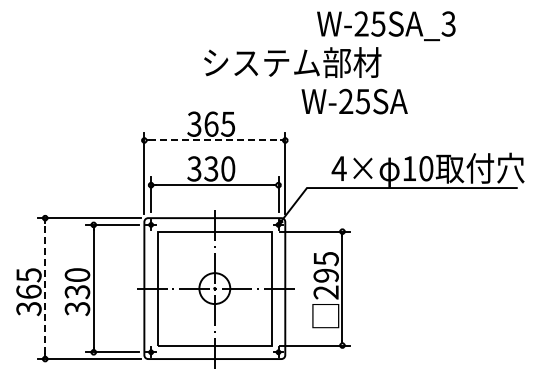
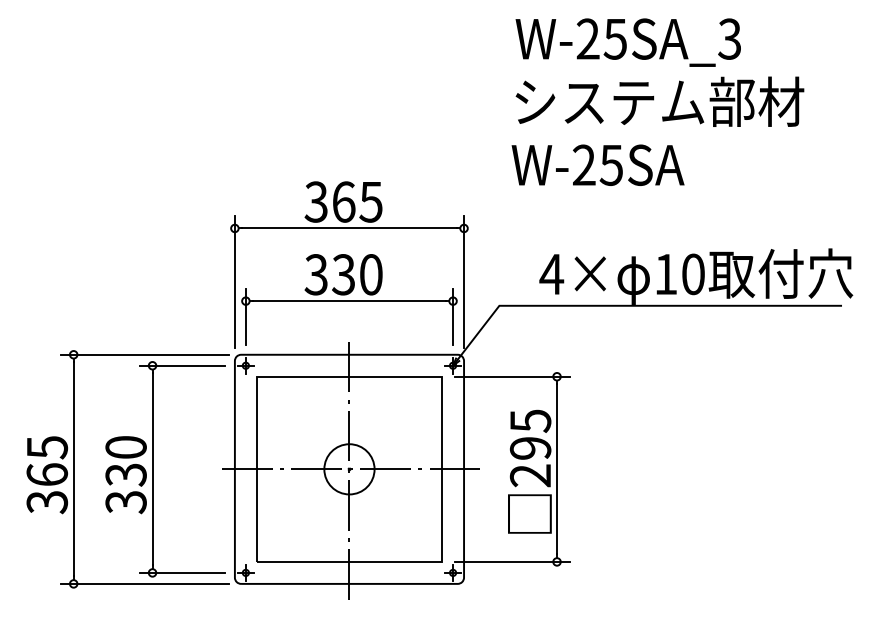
text: (292, 62) -> (659, 101), moved
text: (354, 101) -> (597, 165), moved
line: (214, 140) -> (348, 228), dashed -> solid
line: (45, 288) -> (74, 469), dashed -> solid

